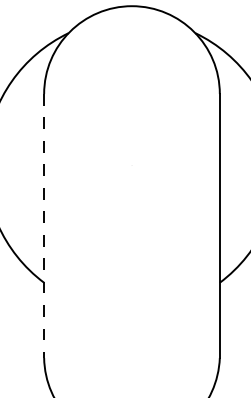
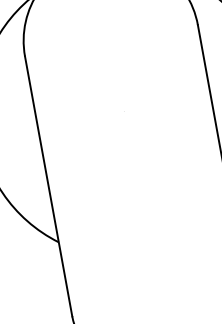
line: (44, 226) -> (49, 186), dashed -> solid

